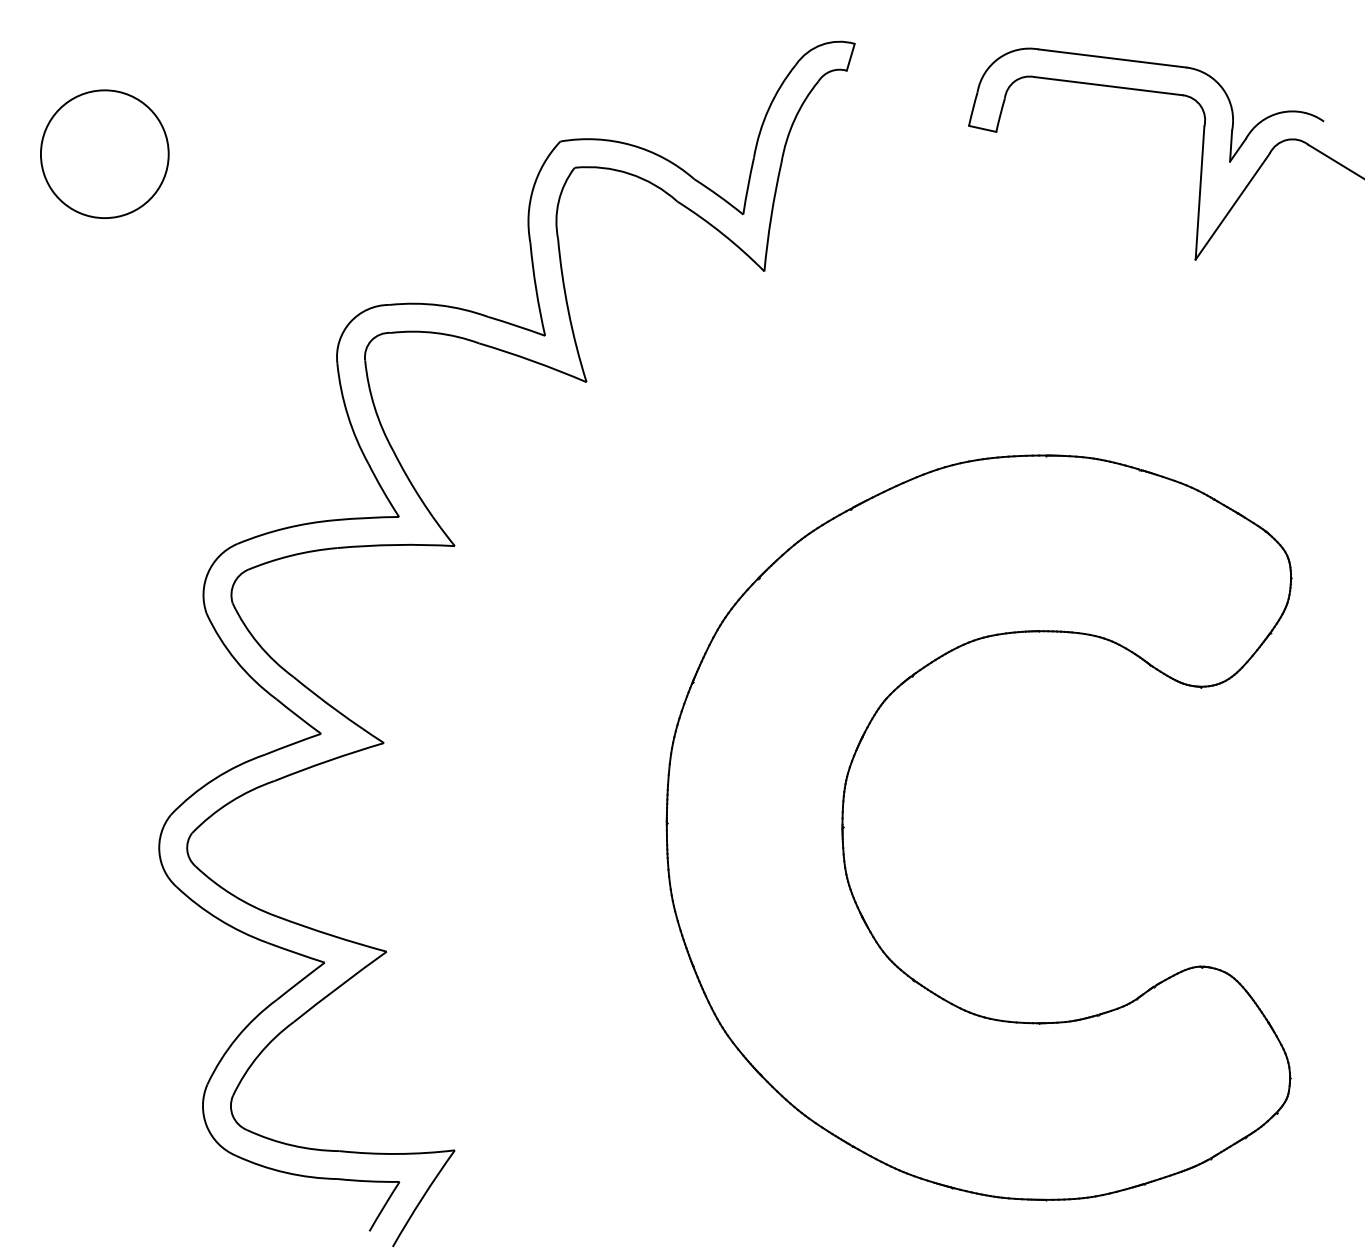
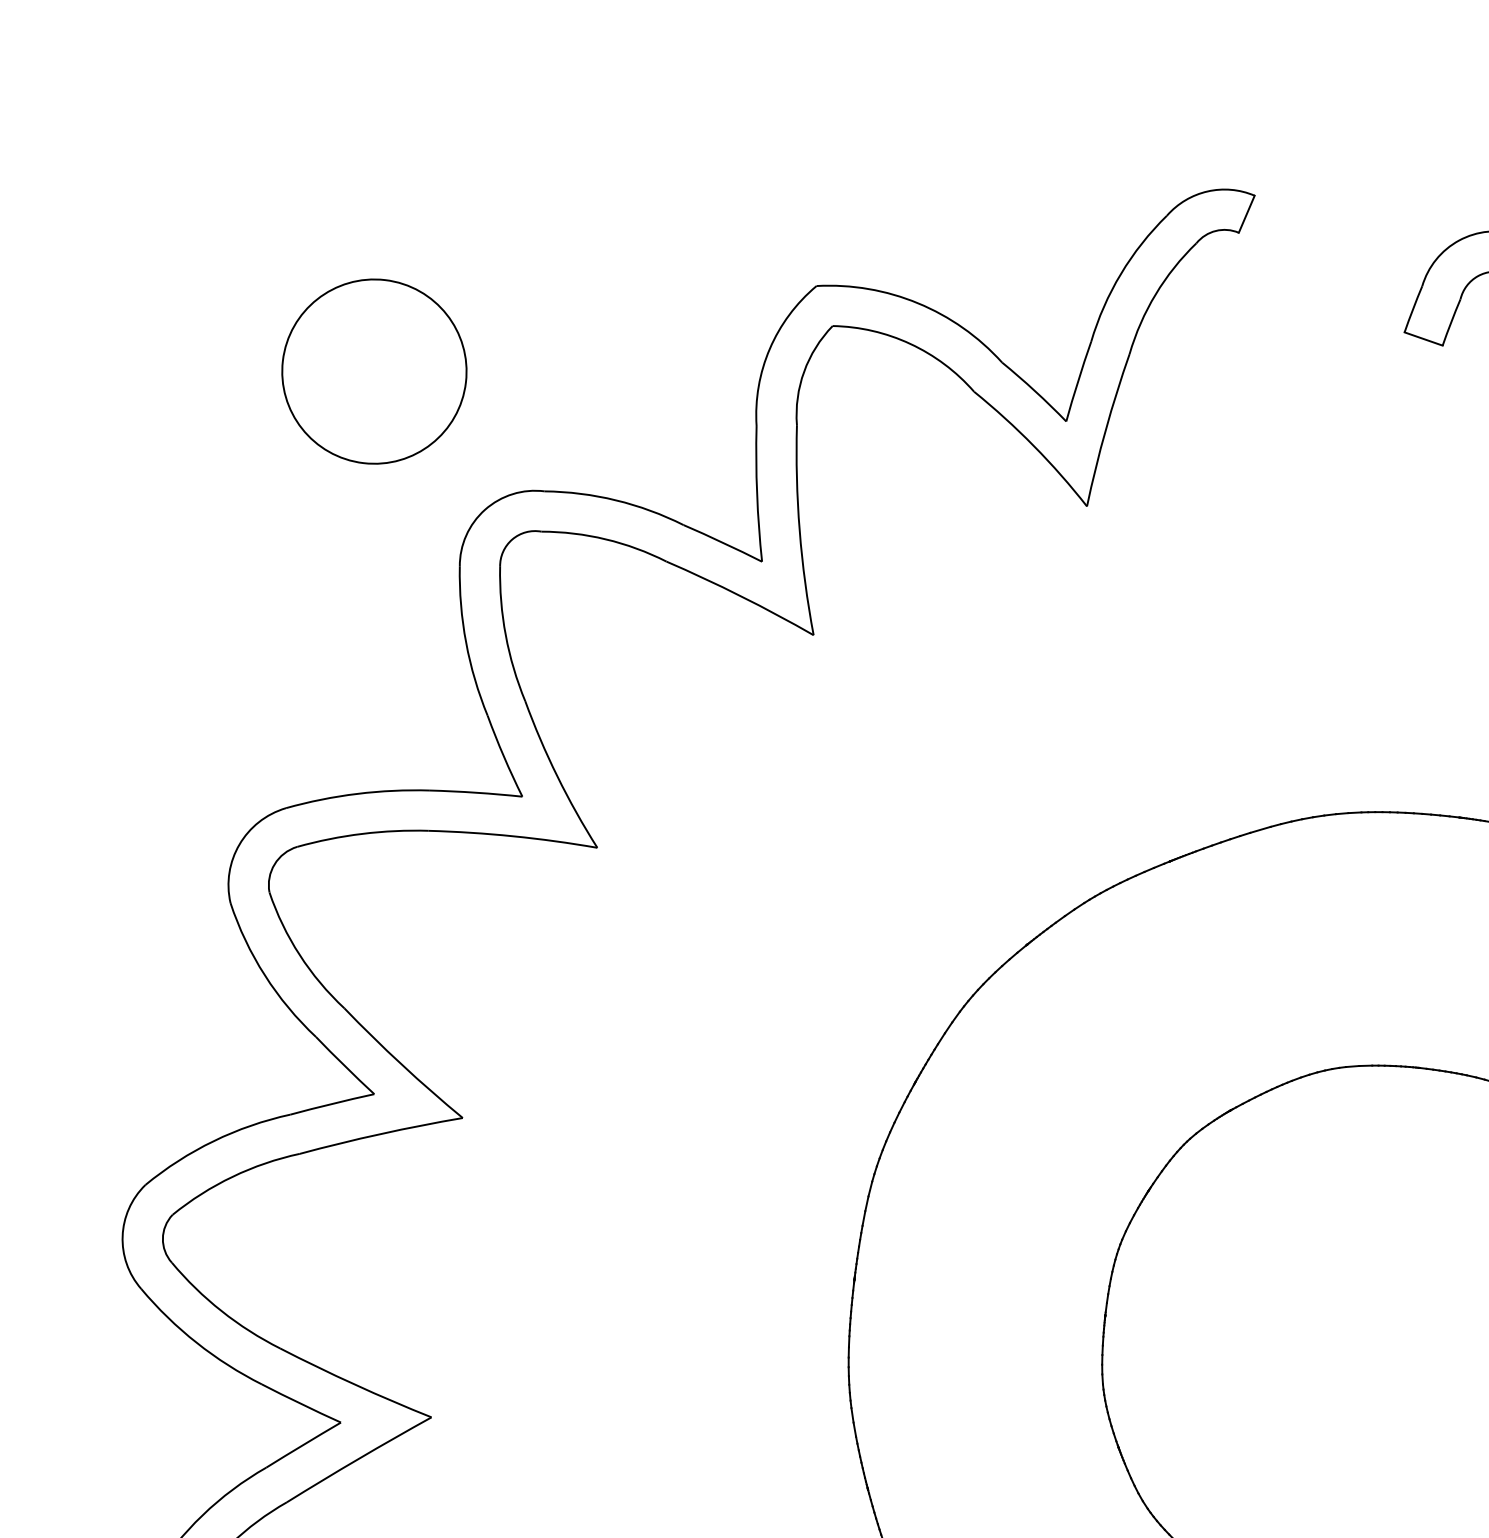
circle: (104, 153) -> (374, 370), moved

